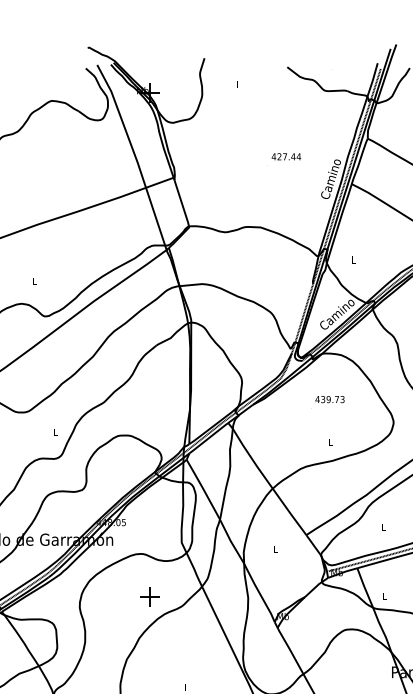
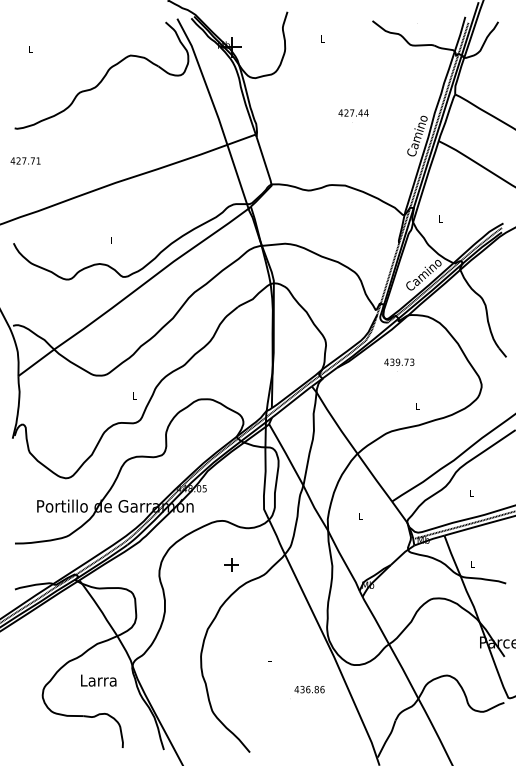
text: (286, 156) -> (353, 112), moved
text: (330, 398) -> (399, 361), moved
part: (150, 596) -> (231, 564), size x0.7

